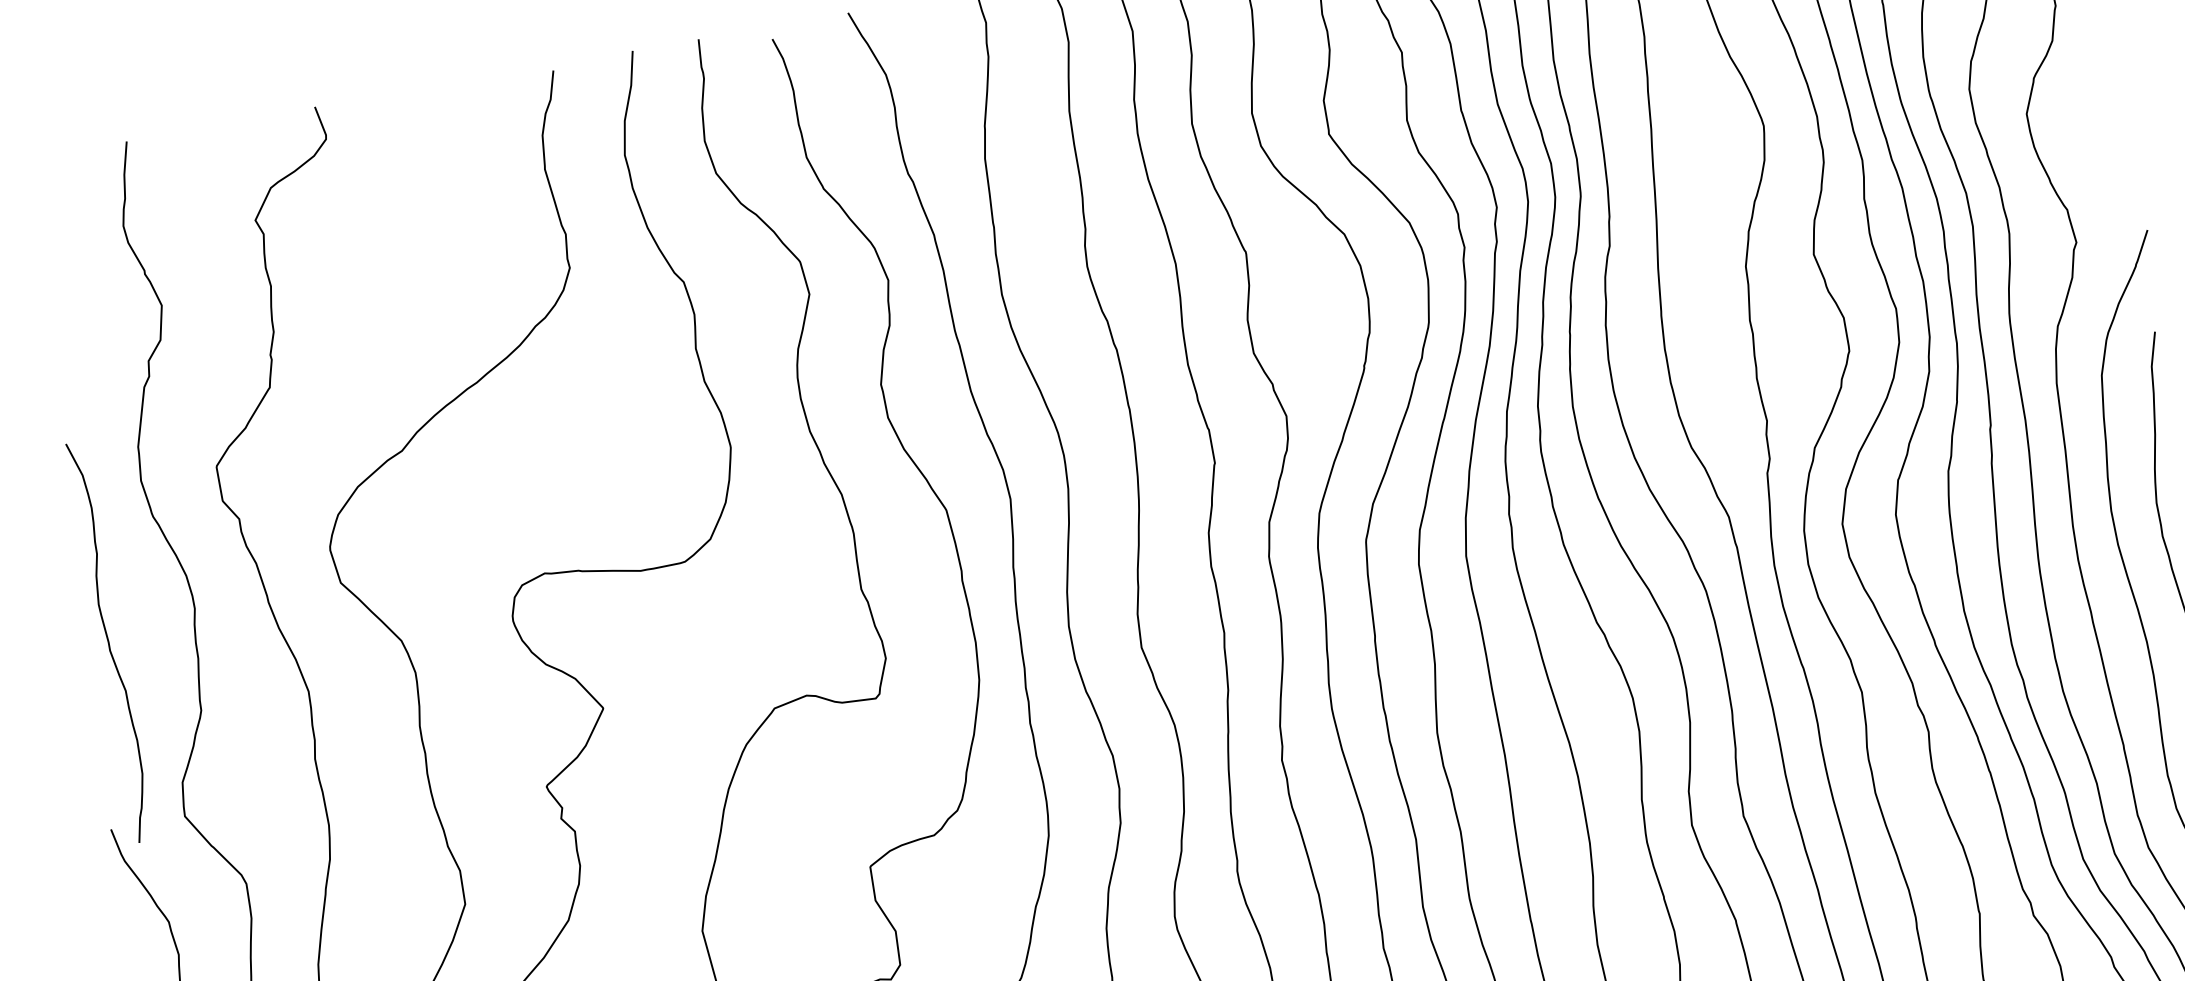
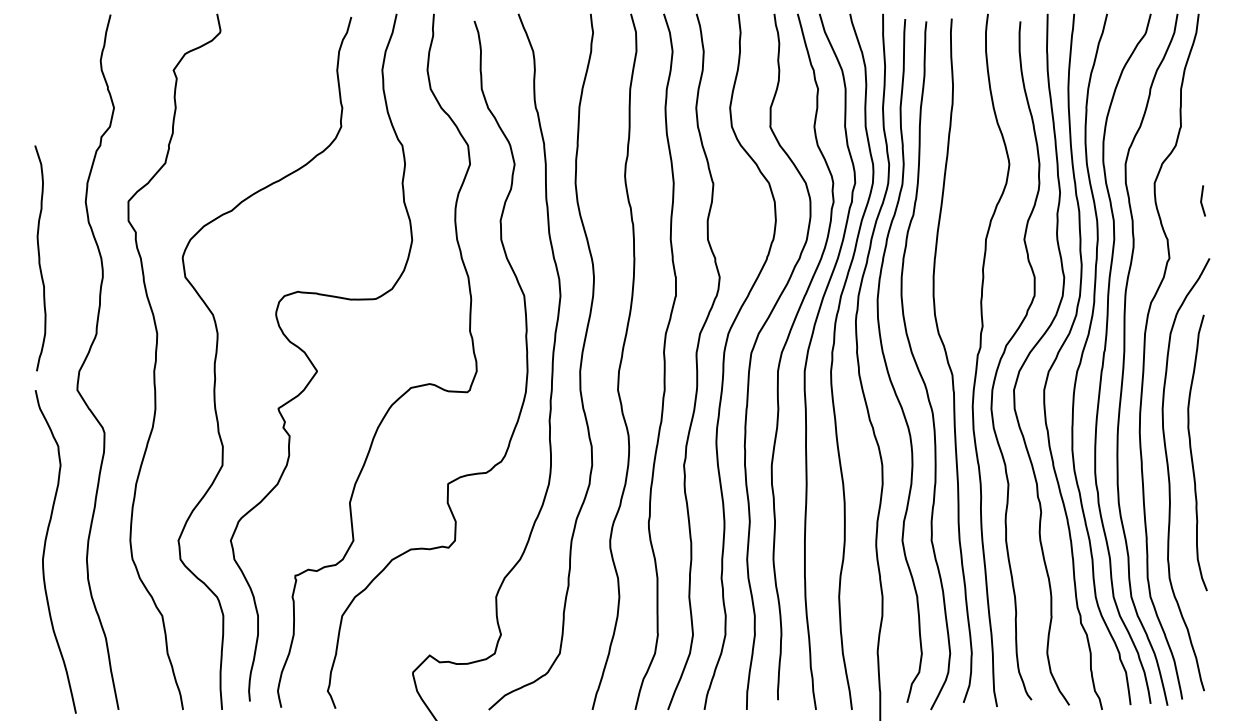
line: (2116, 129) -> (1202, 200), added
curve: (110, 642) -> (40, 258), moved

